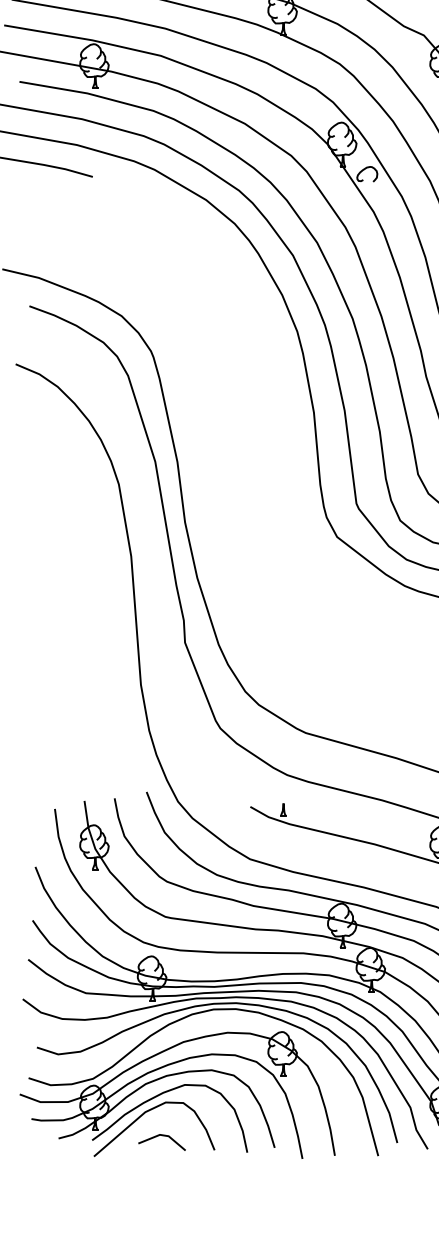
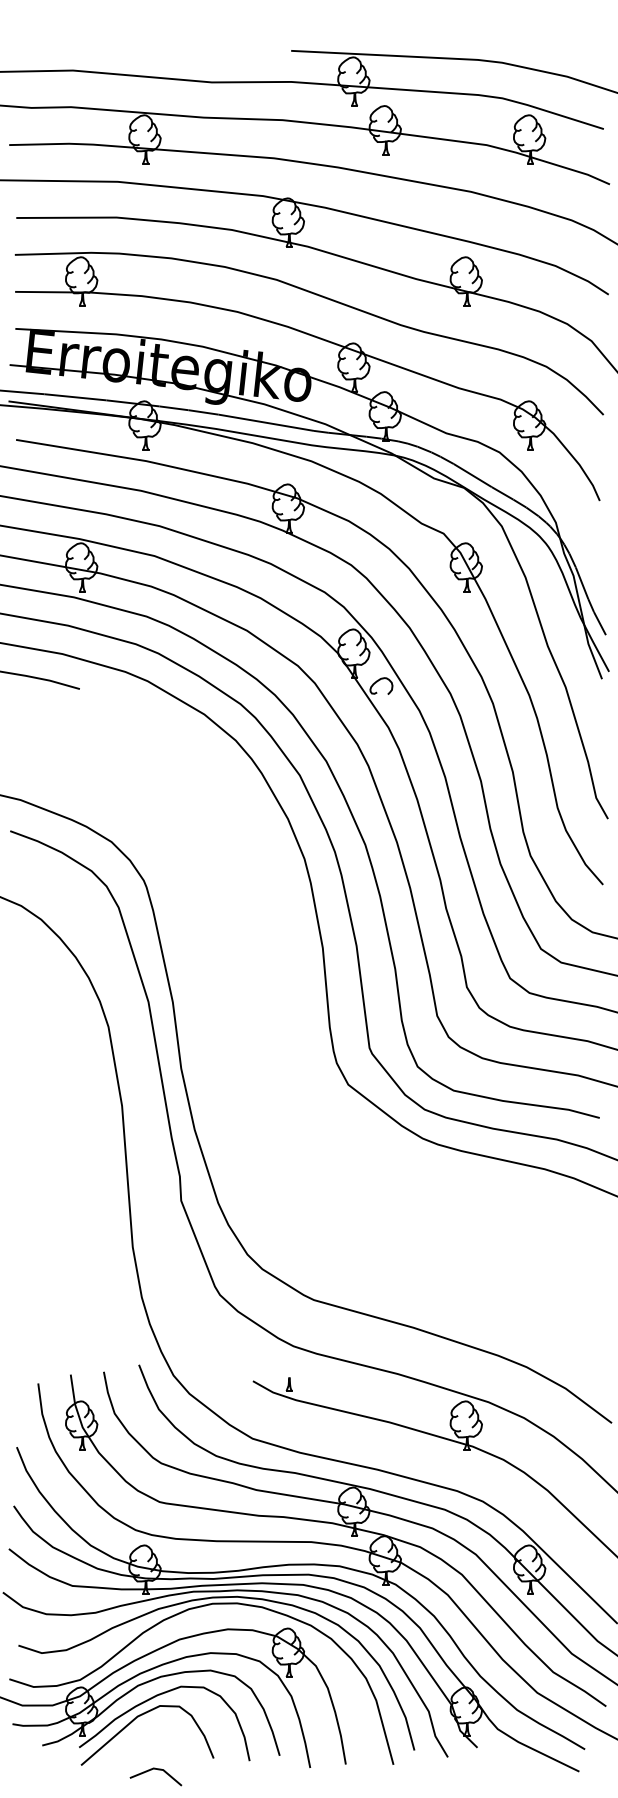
line: (164, 1136) -> (158, 1770), moved

